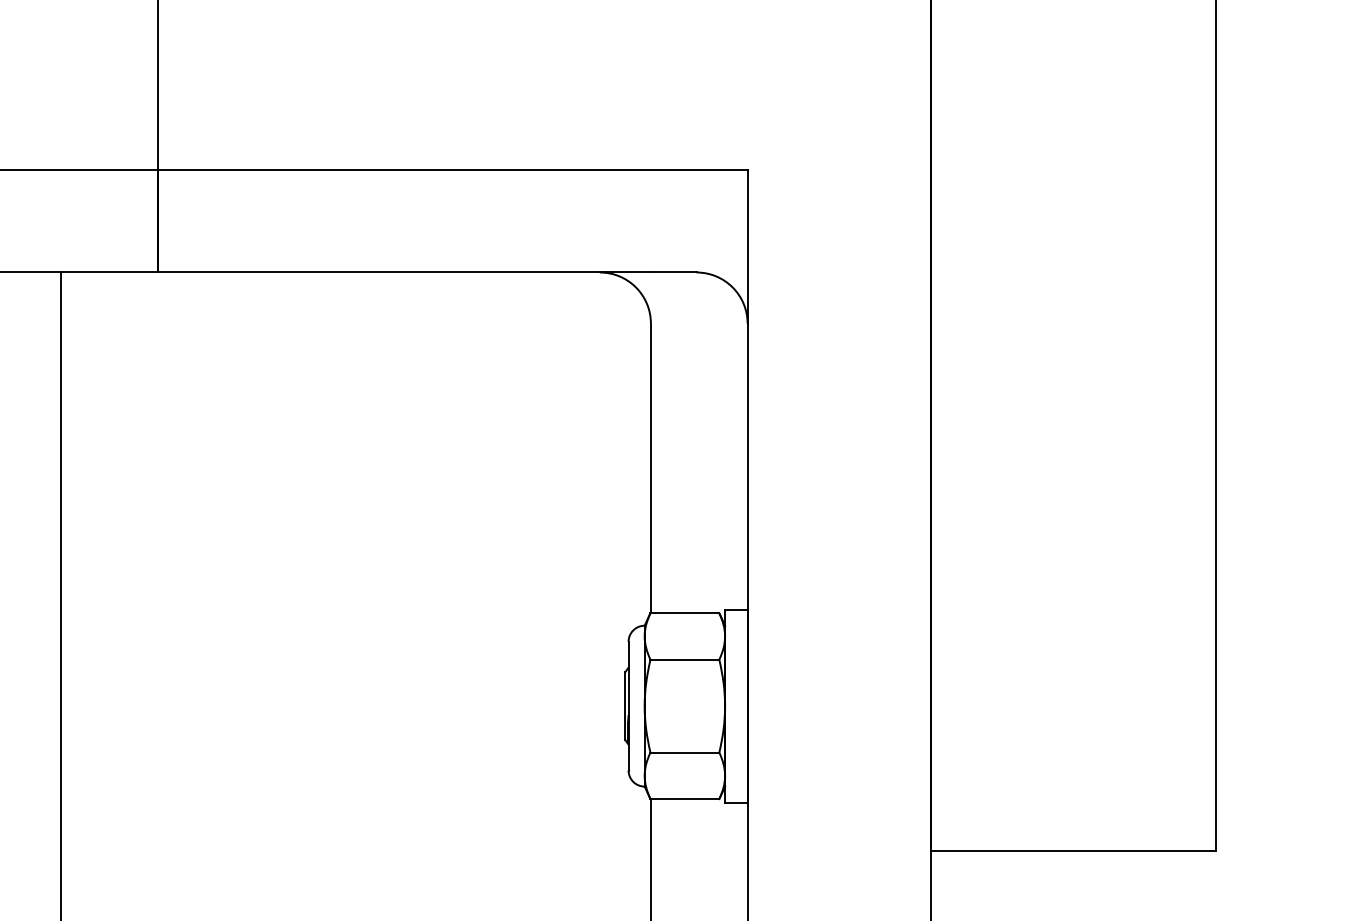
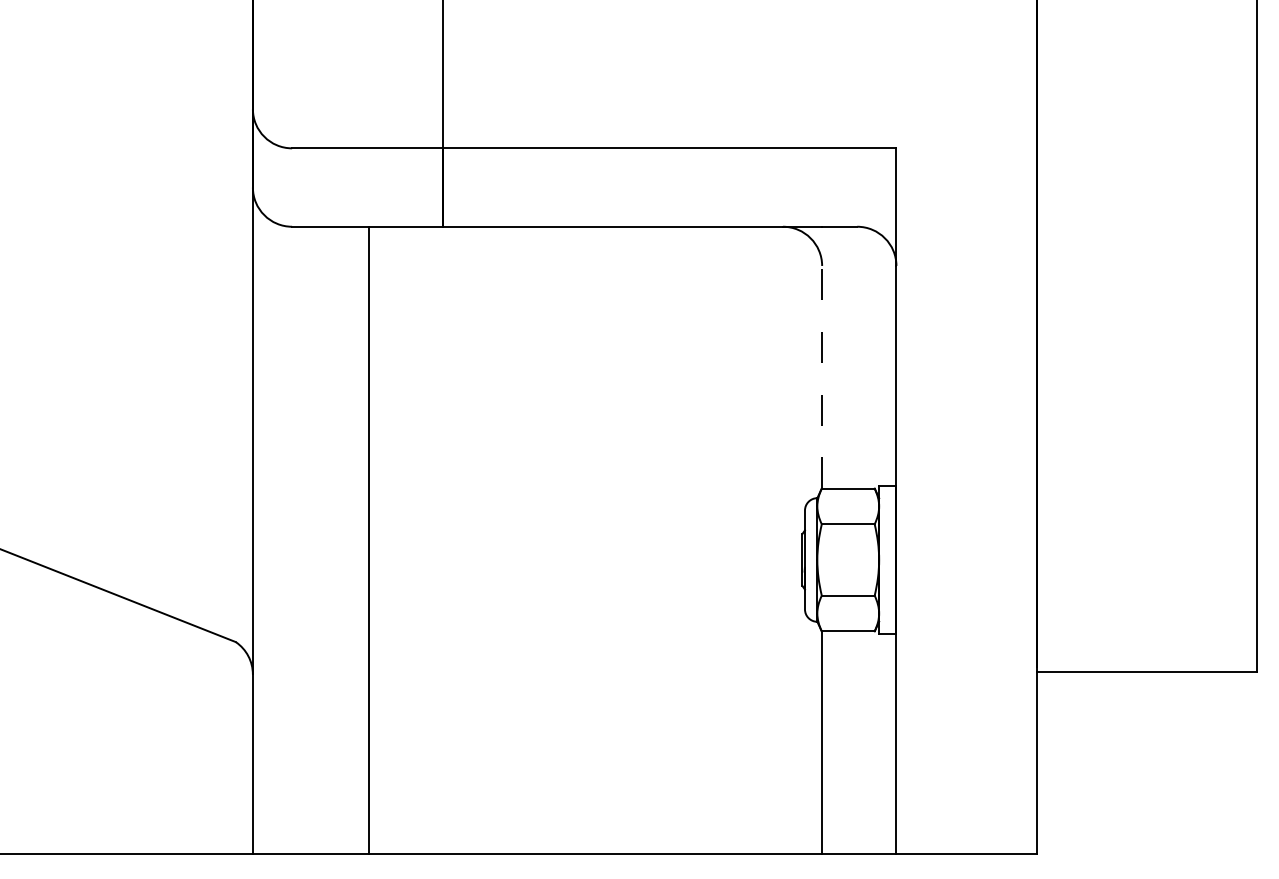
line: (651, 467) -> (822, 376), solid -> dashed

